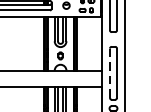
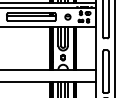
line: (110, 73) -> (103, 71), dashed -> solid

